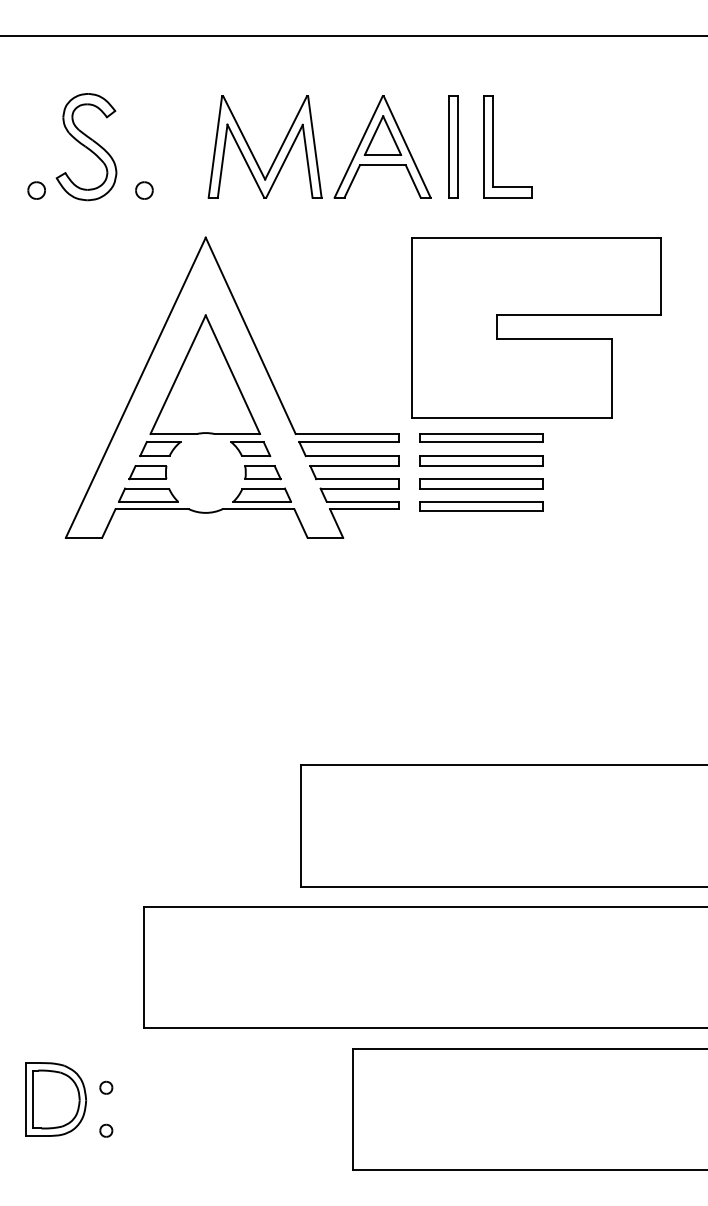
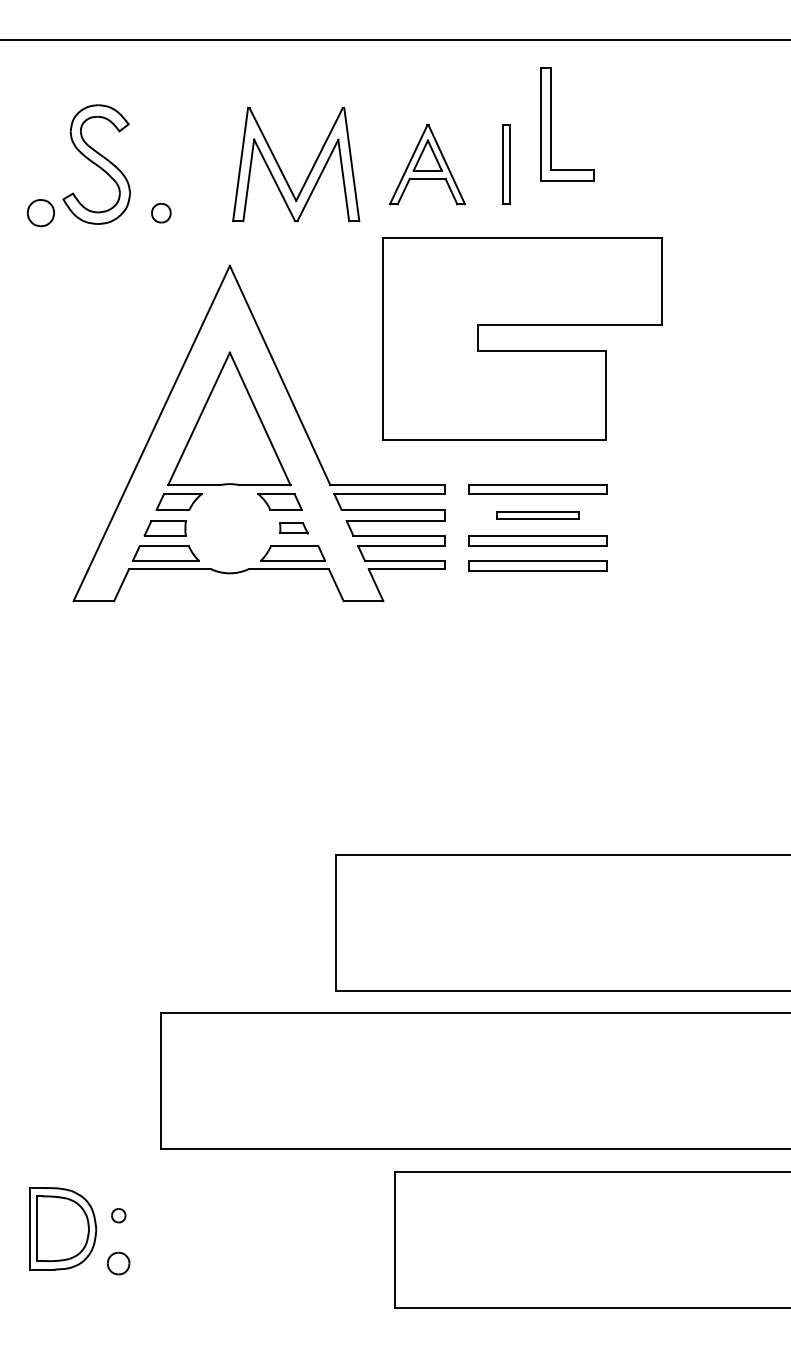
part: (382, 146) -> (427, 164), size x0.7
part: (453, 146) -> (506, 164), size x0.7
part: (493, 146) -> (551, 124), moved
part: (36, 190) -> (40, 213), size x1.4
part: (536, 338) -> (522, 350), moved
part: (481, 461) -> (537, 515), size x0.6
part: (262, 472) -> (293, 528), size x0.7
part: (106, 1130) -> (118, 1263), size x1.6

